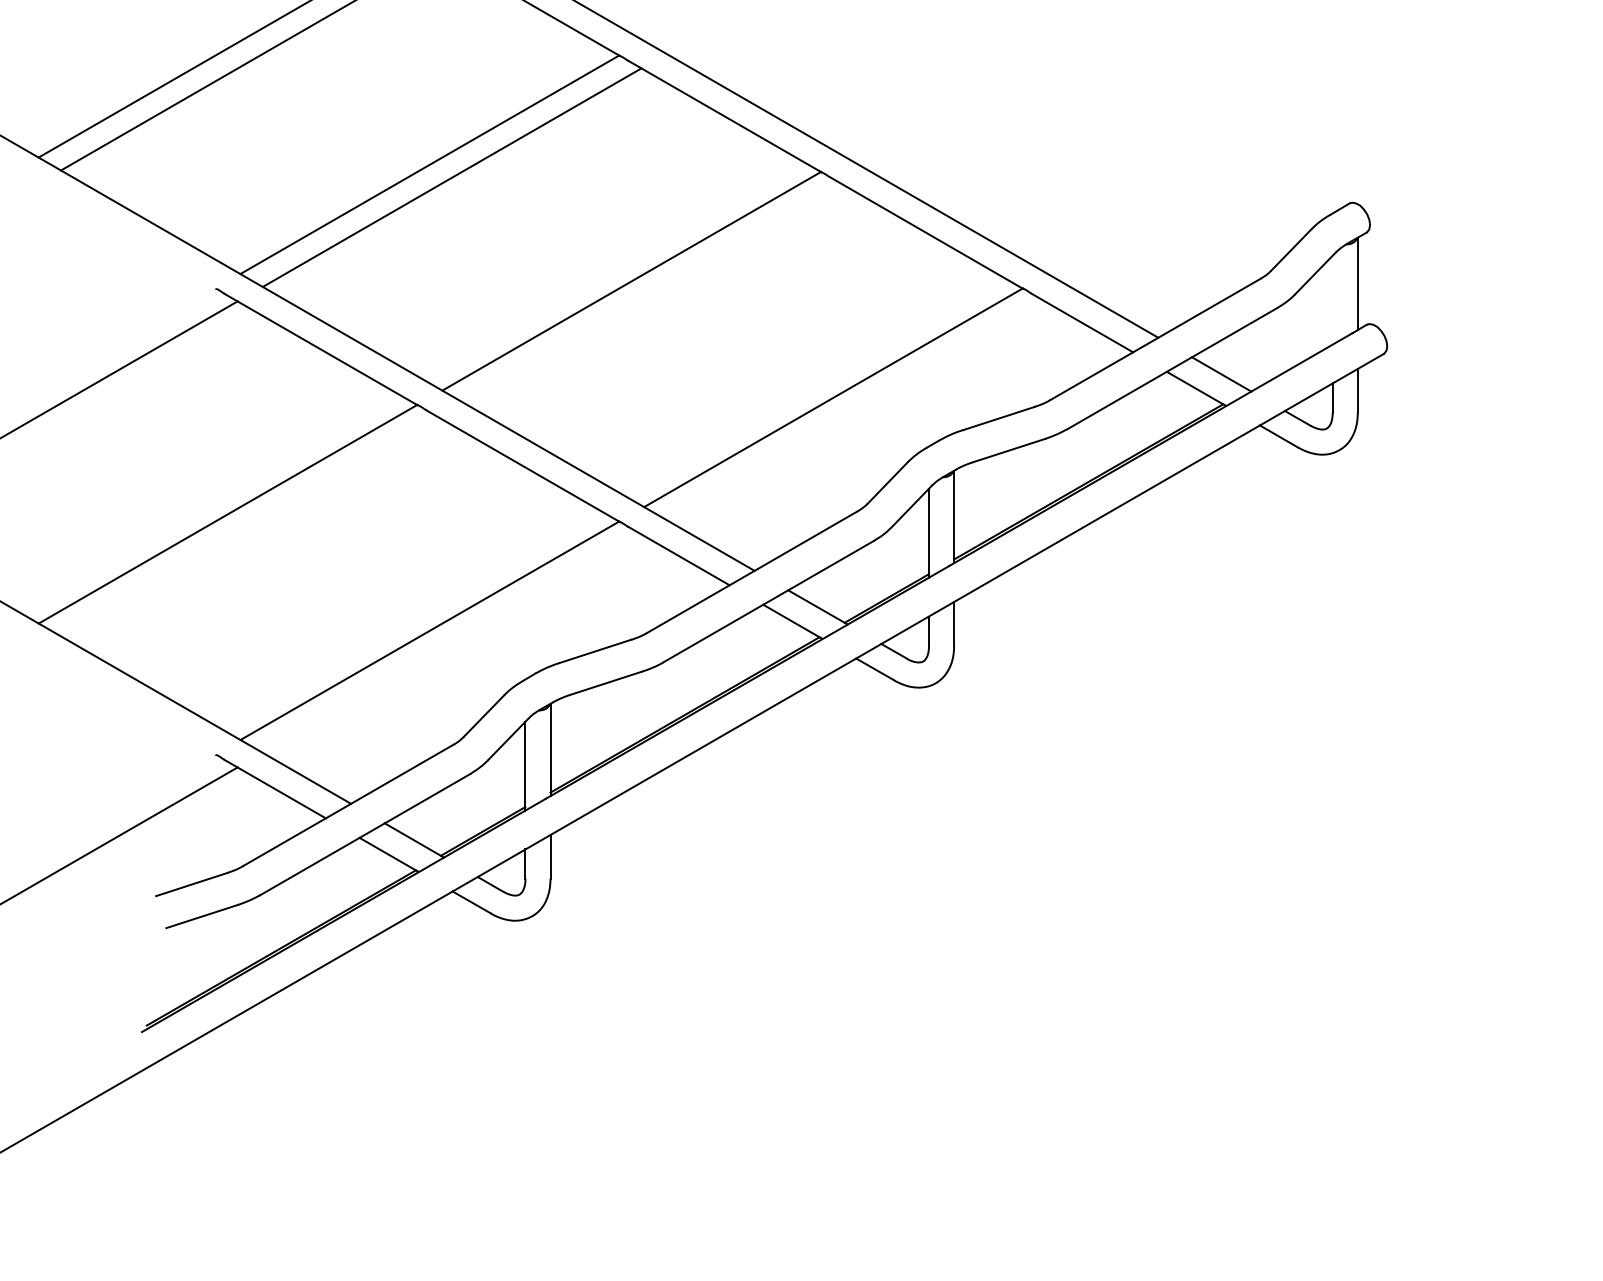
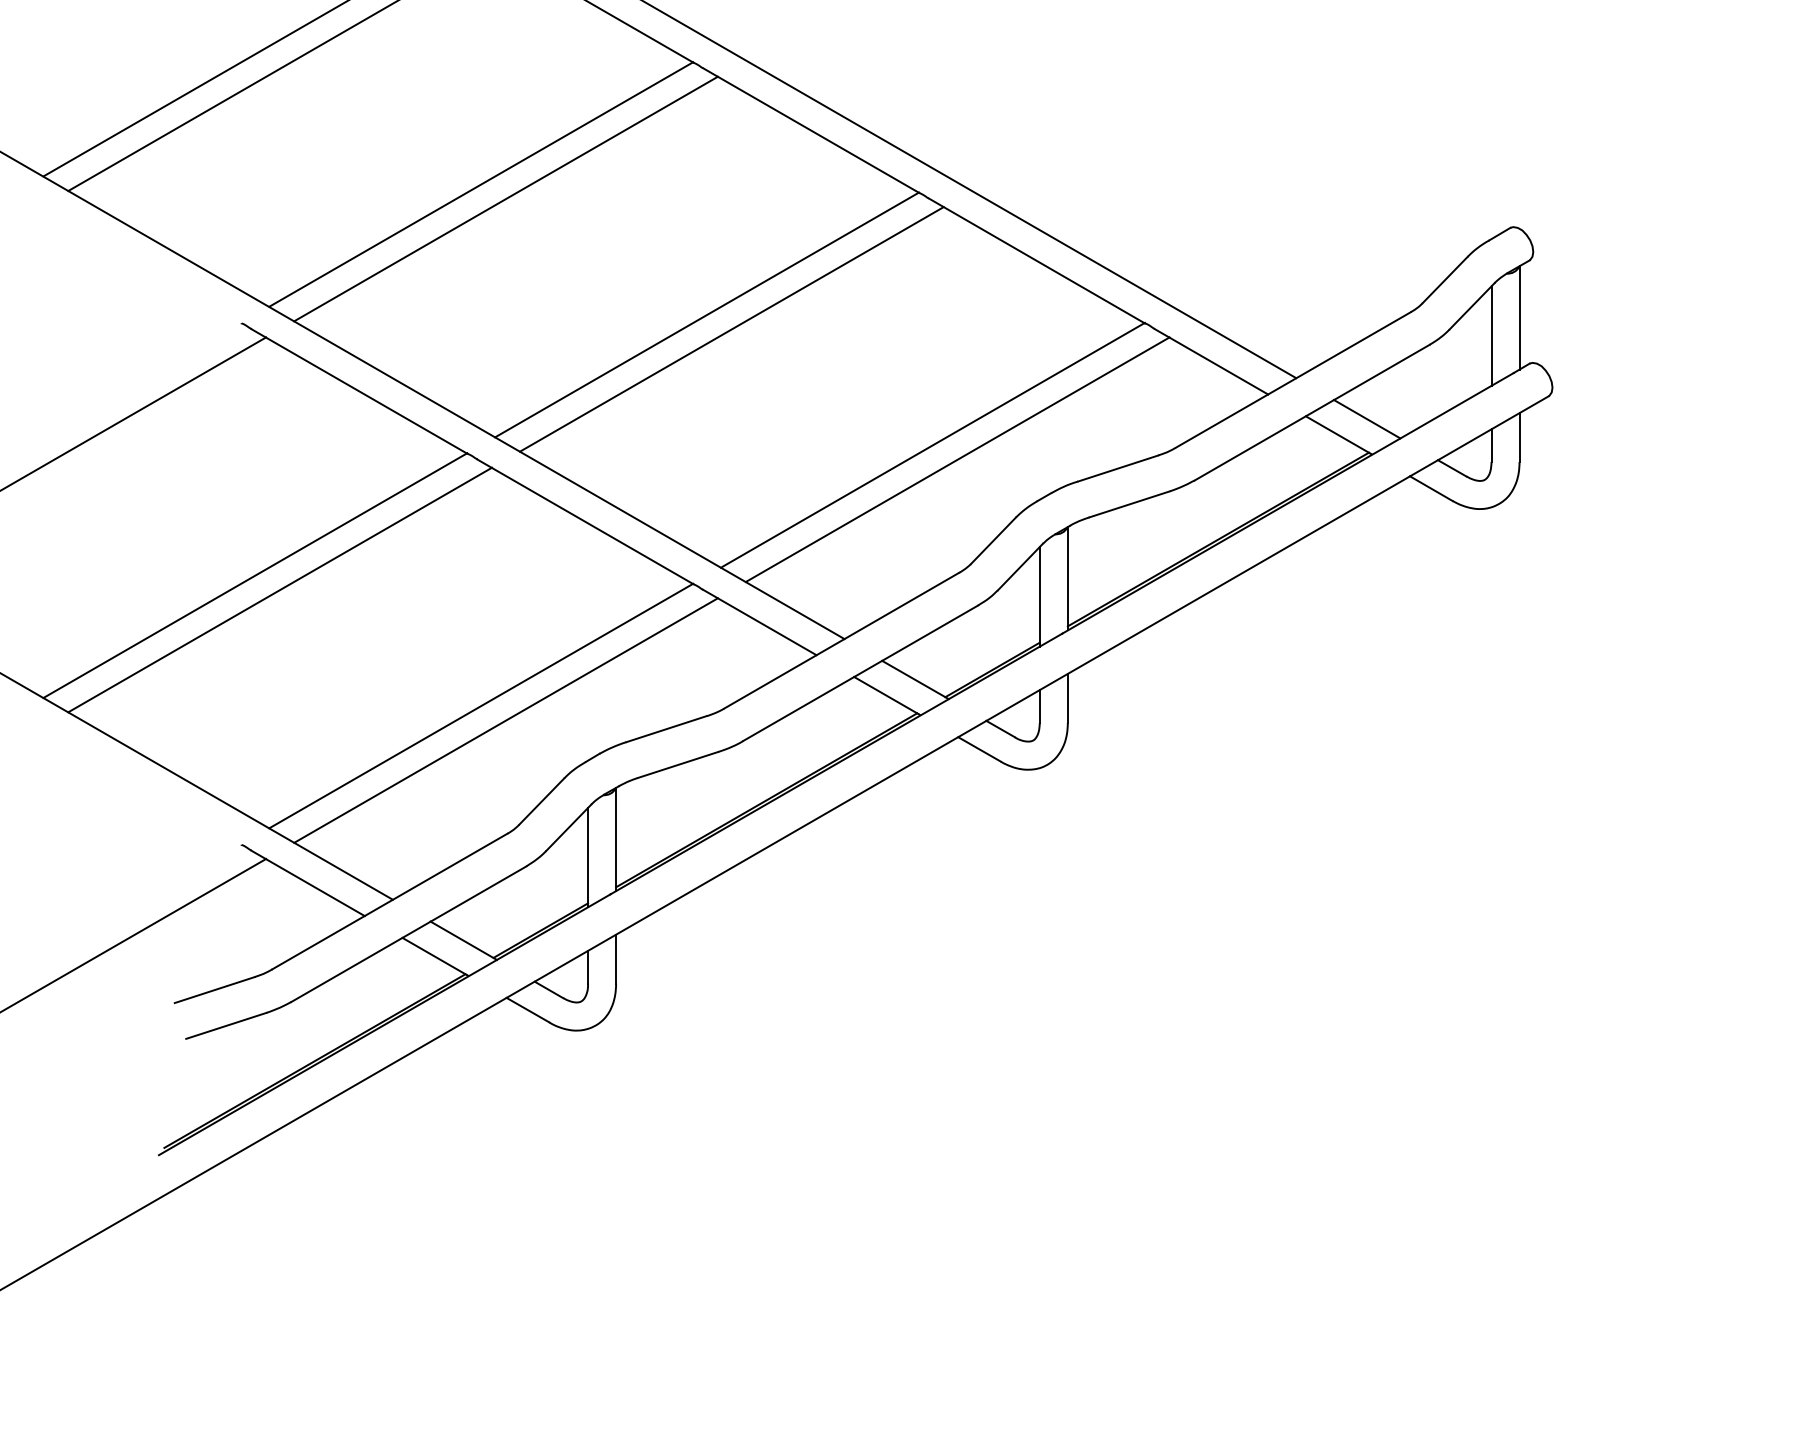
line: (653, 293) -> (731, 328), added
line: (1332, 299) -> (1491, 335), added
line: (855, 410) -> (957, 459), added
line: (250, 526) -> (280, 589), added
line: (451, 643) -> (505, 720), added

